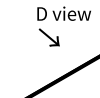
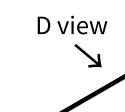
text: (48, 37) -> (87, 55), moved

